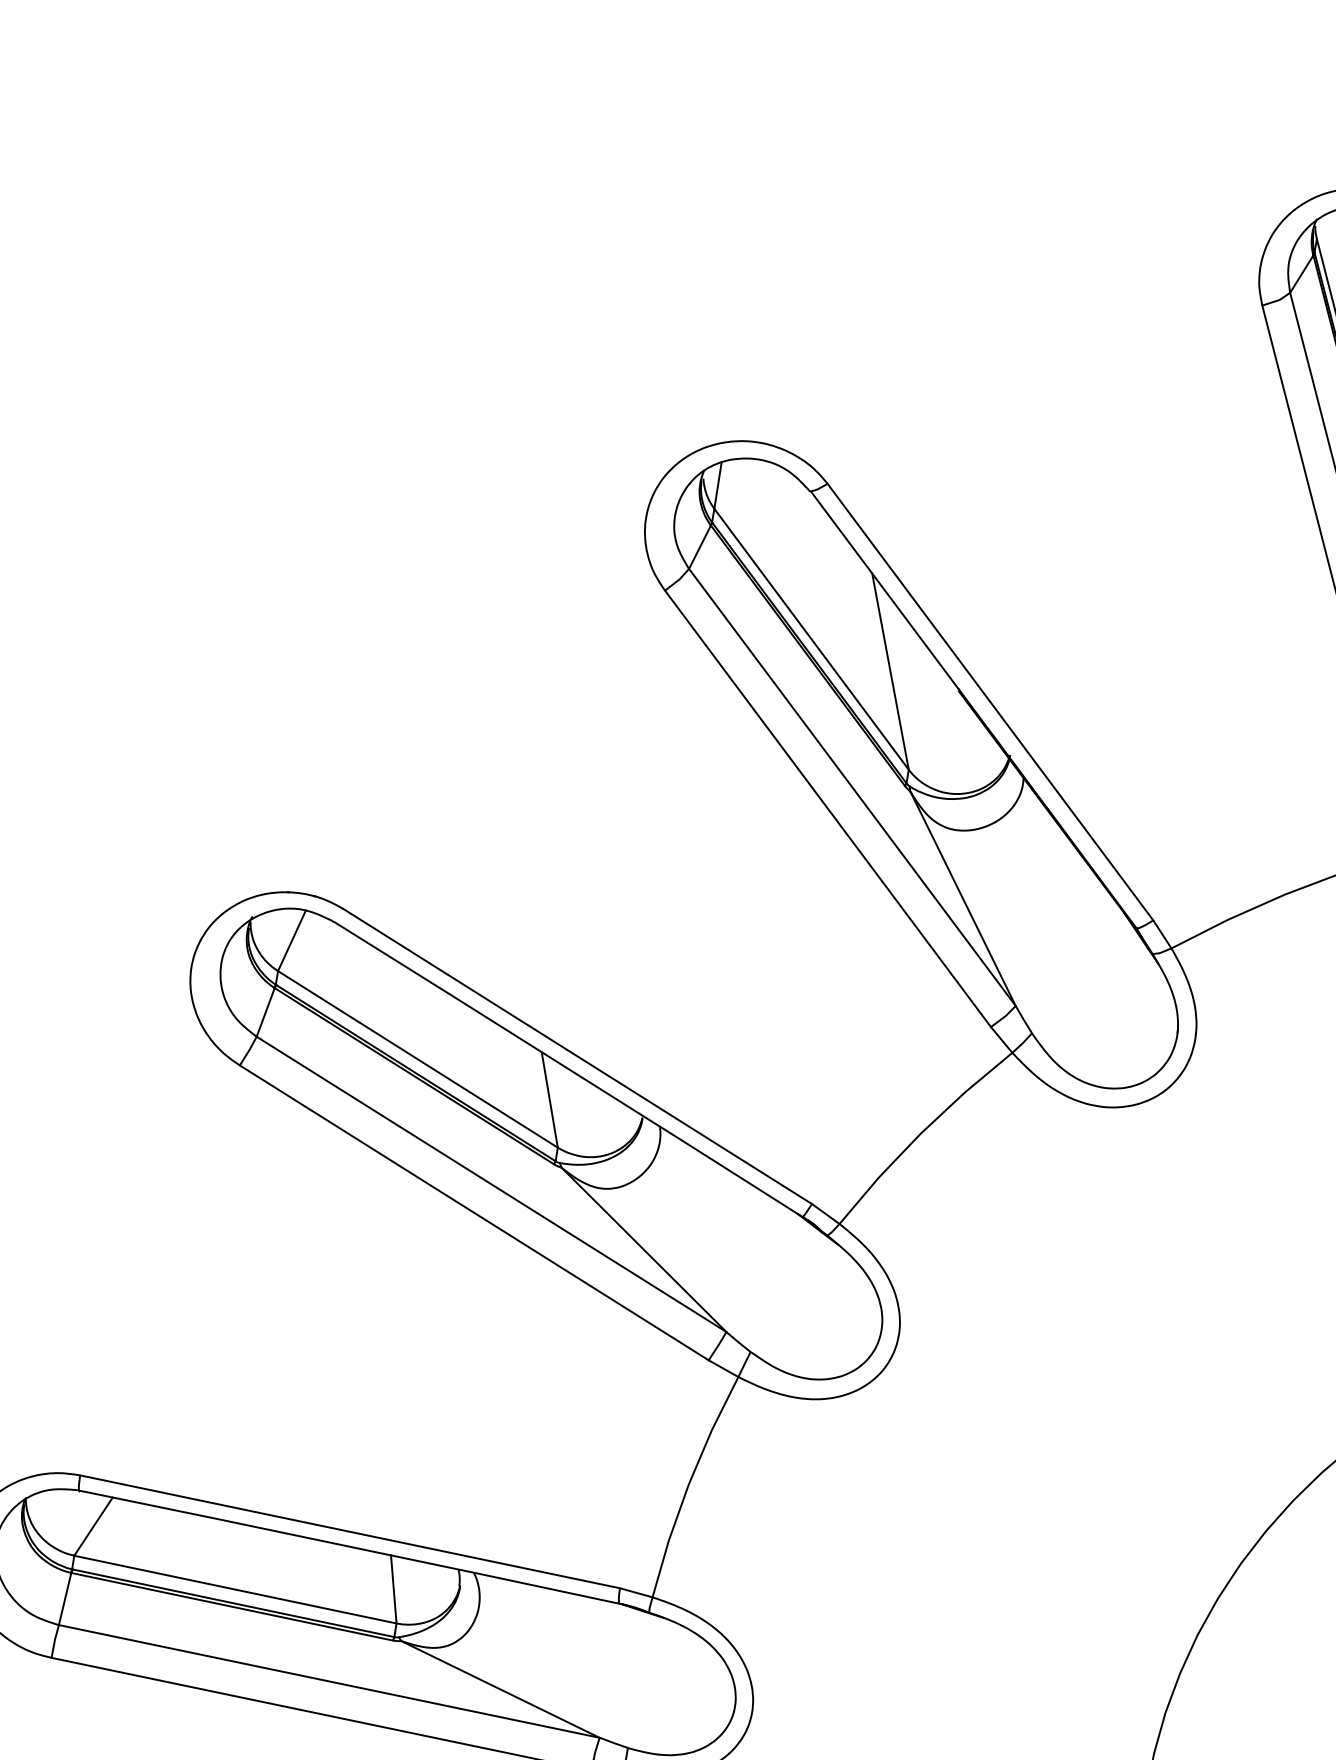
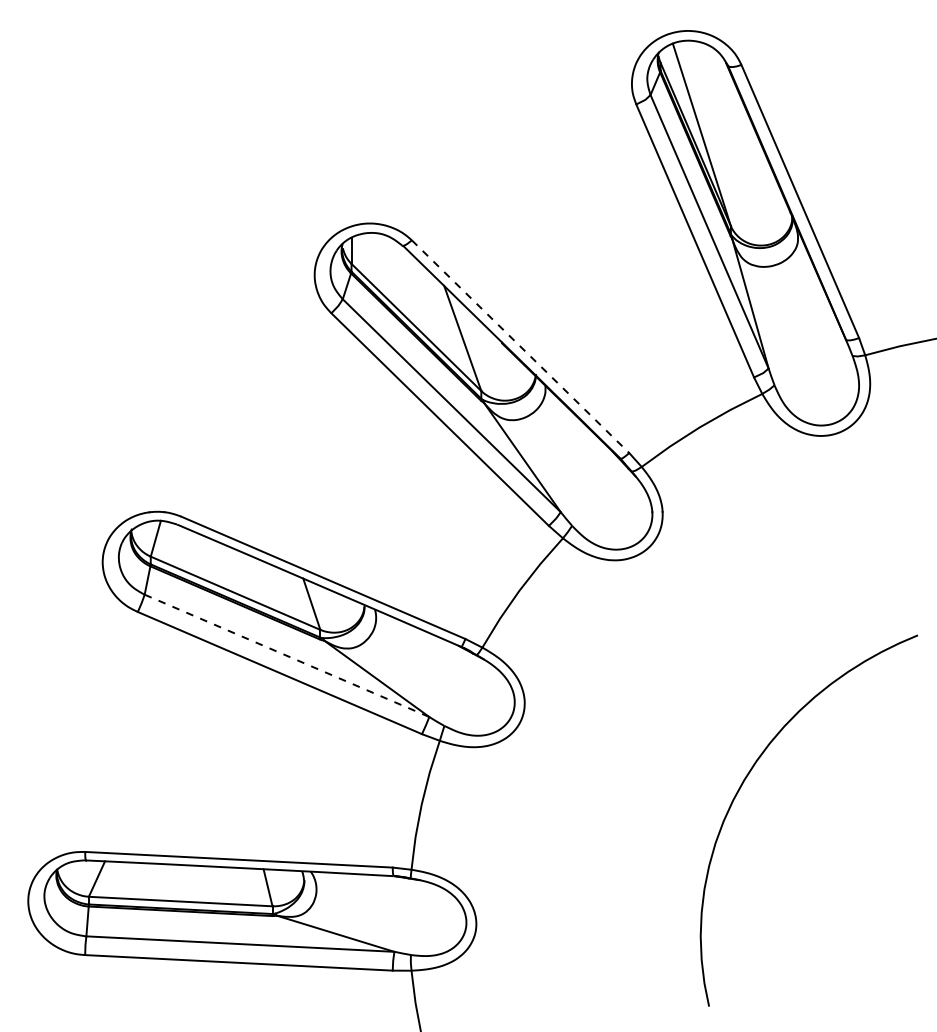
line: (990, 703) -> (520, 347), solid -> dashed
line: (492, 1183) -> (287, 655), solid -> dashed

